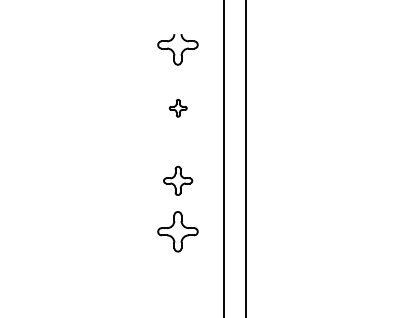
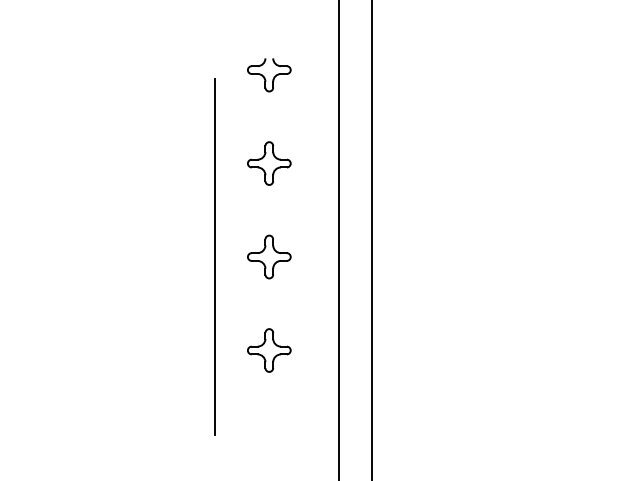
part: (178, 49) -> (269, 74), size x0.71
part: (178, 108) -> (269, 164), size x1.67
line: (142, 169) -> (215, 256), added
part: (178, 180) -> (269, 256), moved
part: (178, 231) -> (269, 350), size x0.71

